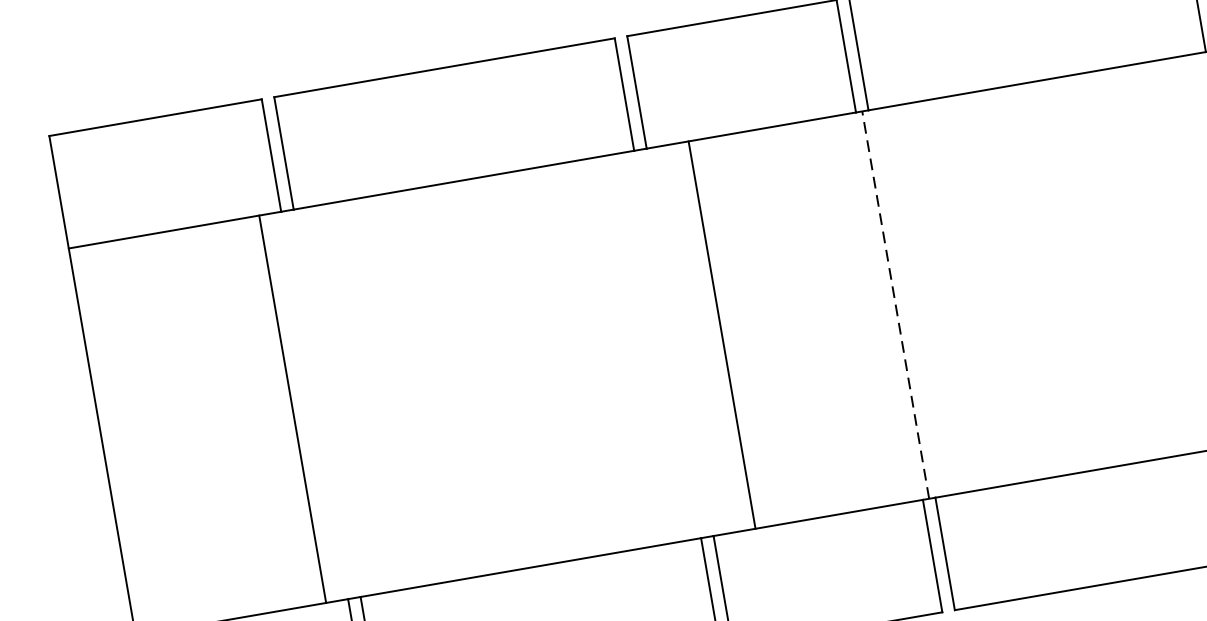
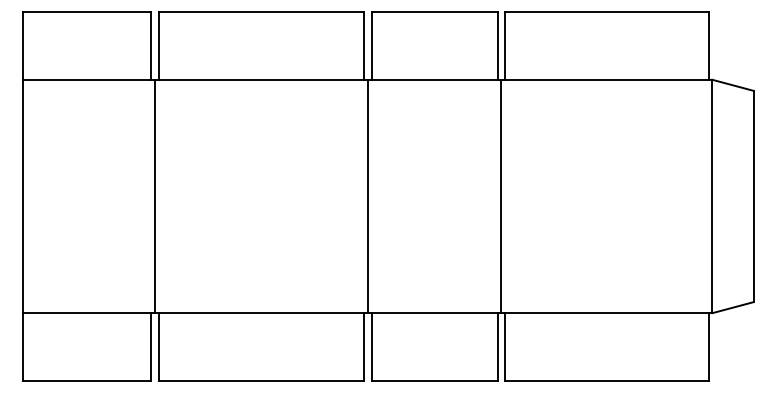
line: (895, 305) -> (501, 196), dashed -> solid
line: (721, 335) -> (367, 196), moved
line: (293, 409) -> (155, 196), moved

